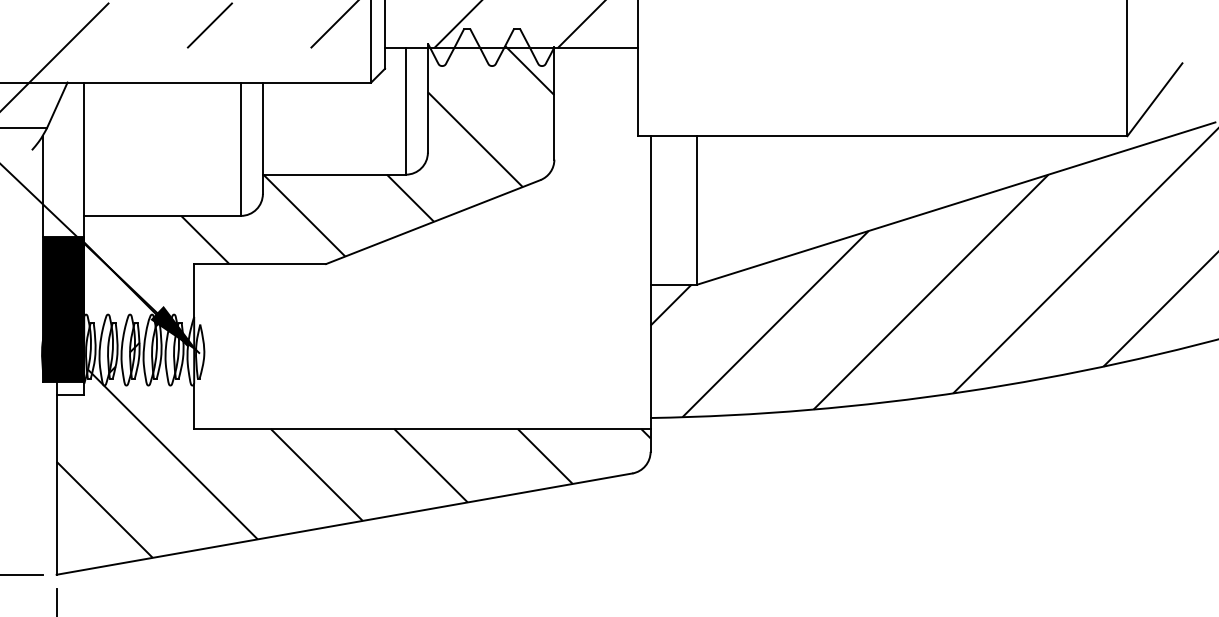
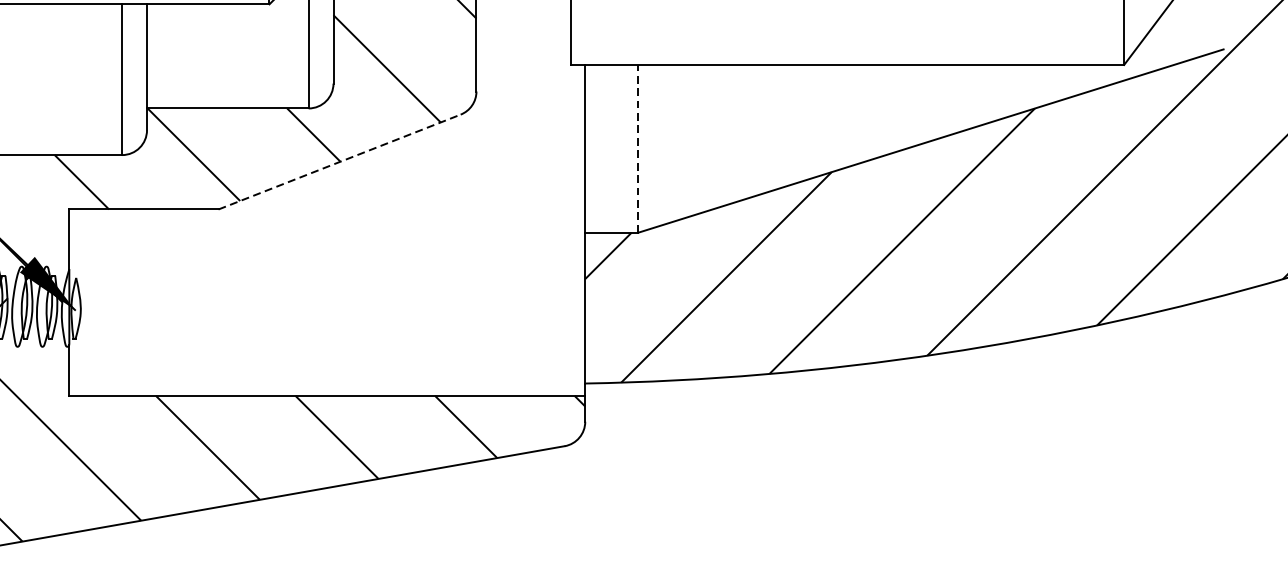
line: (697, 209) -> (638, 147), solid -> dashed
line: (433, 221) -> (339, 161), solid -> dashed

